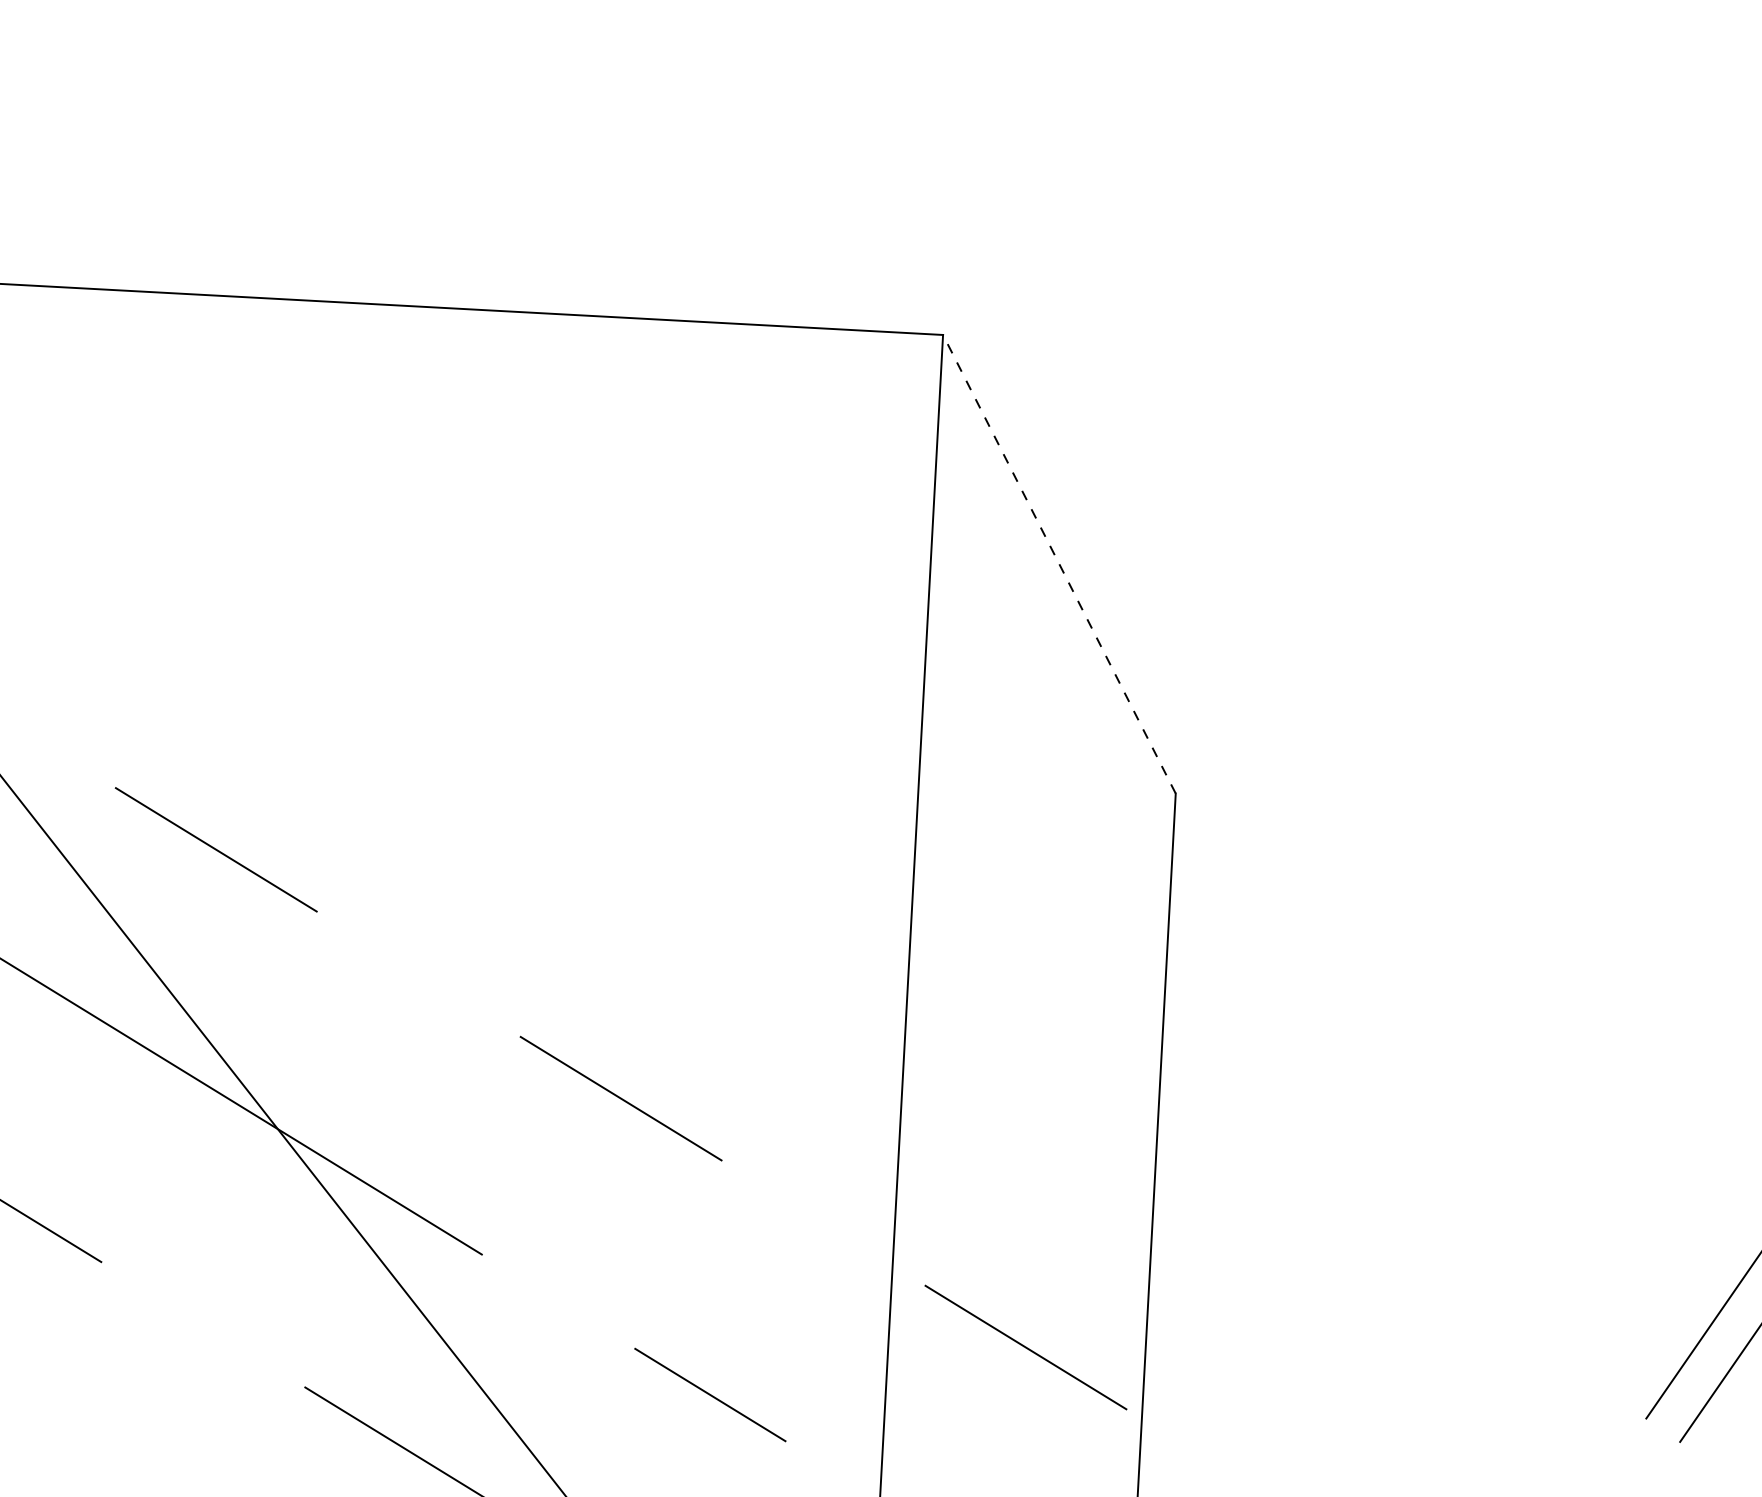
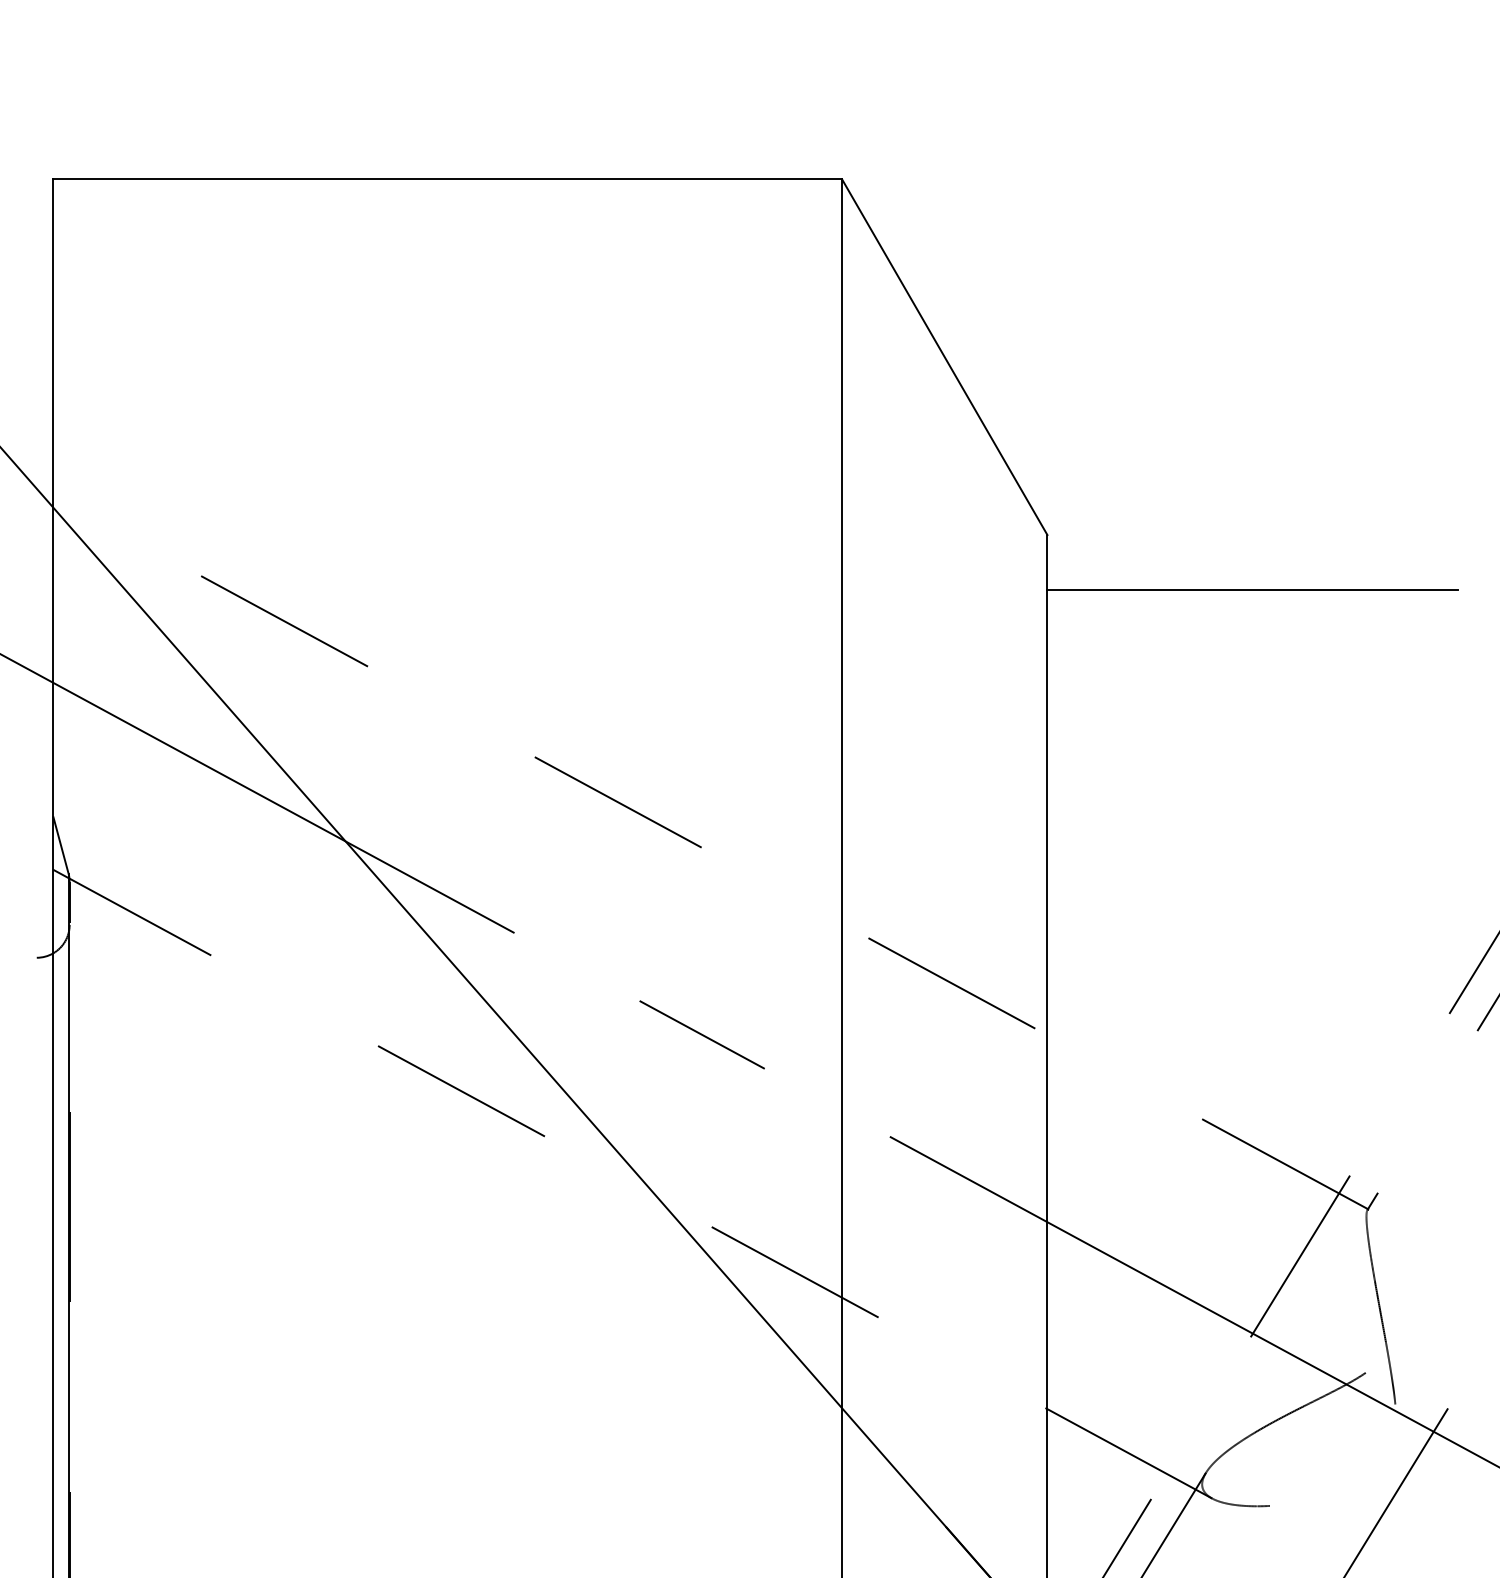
line: (1059, 563) -> (944, 356), dashed -> solid
line: (1428, 876) -> (1252, 590), added

